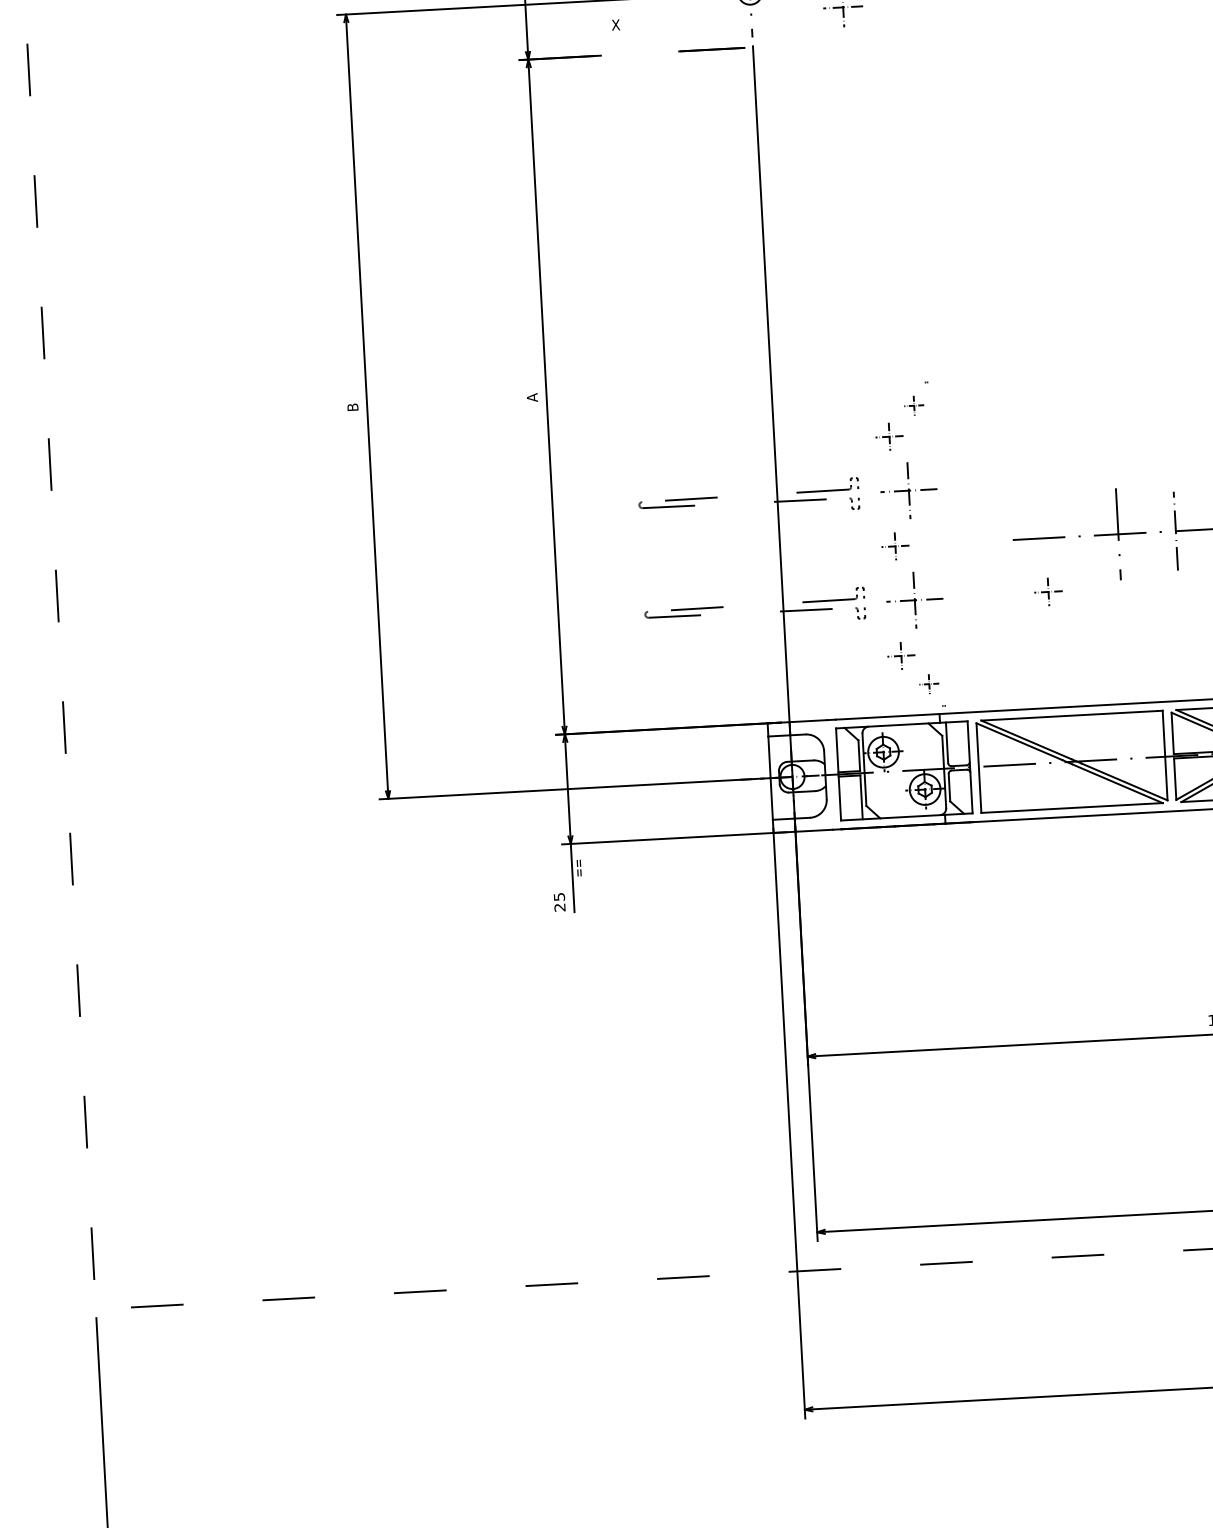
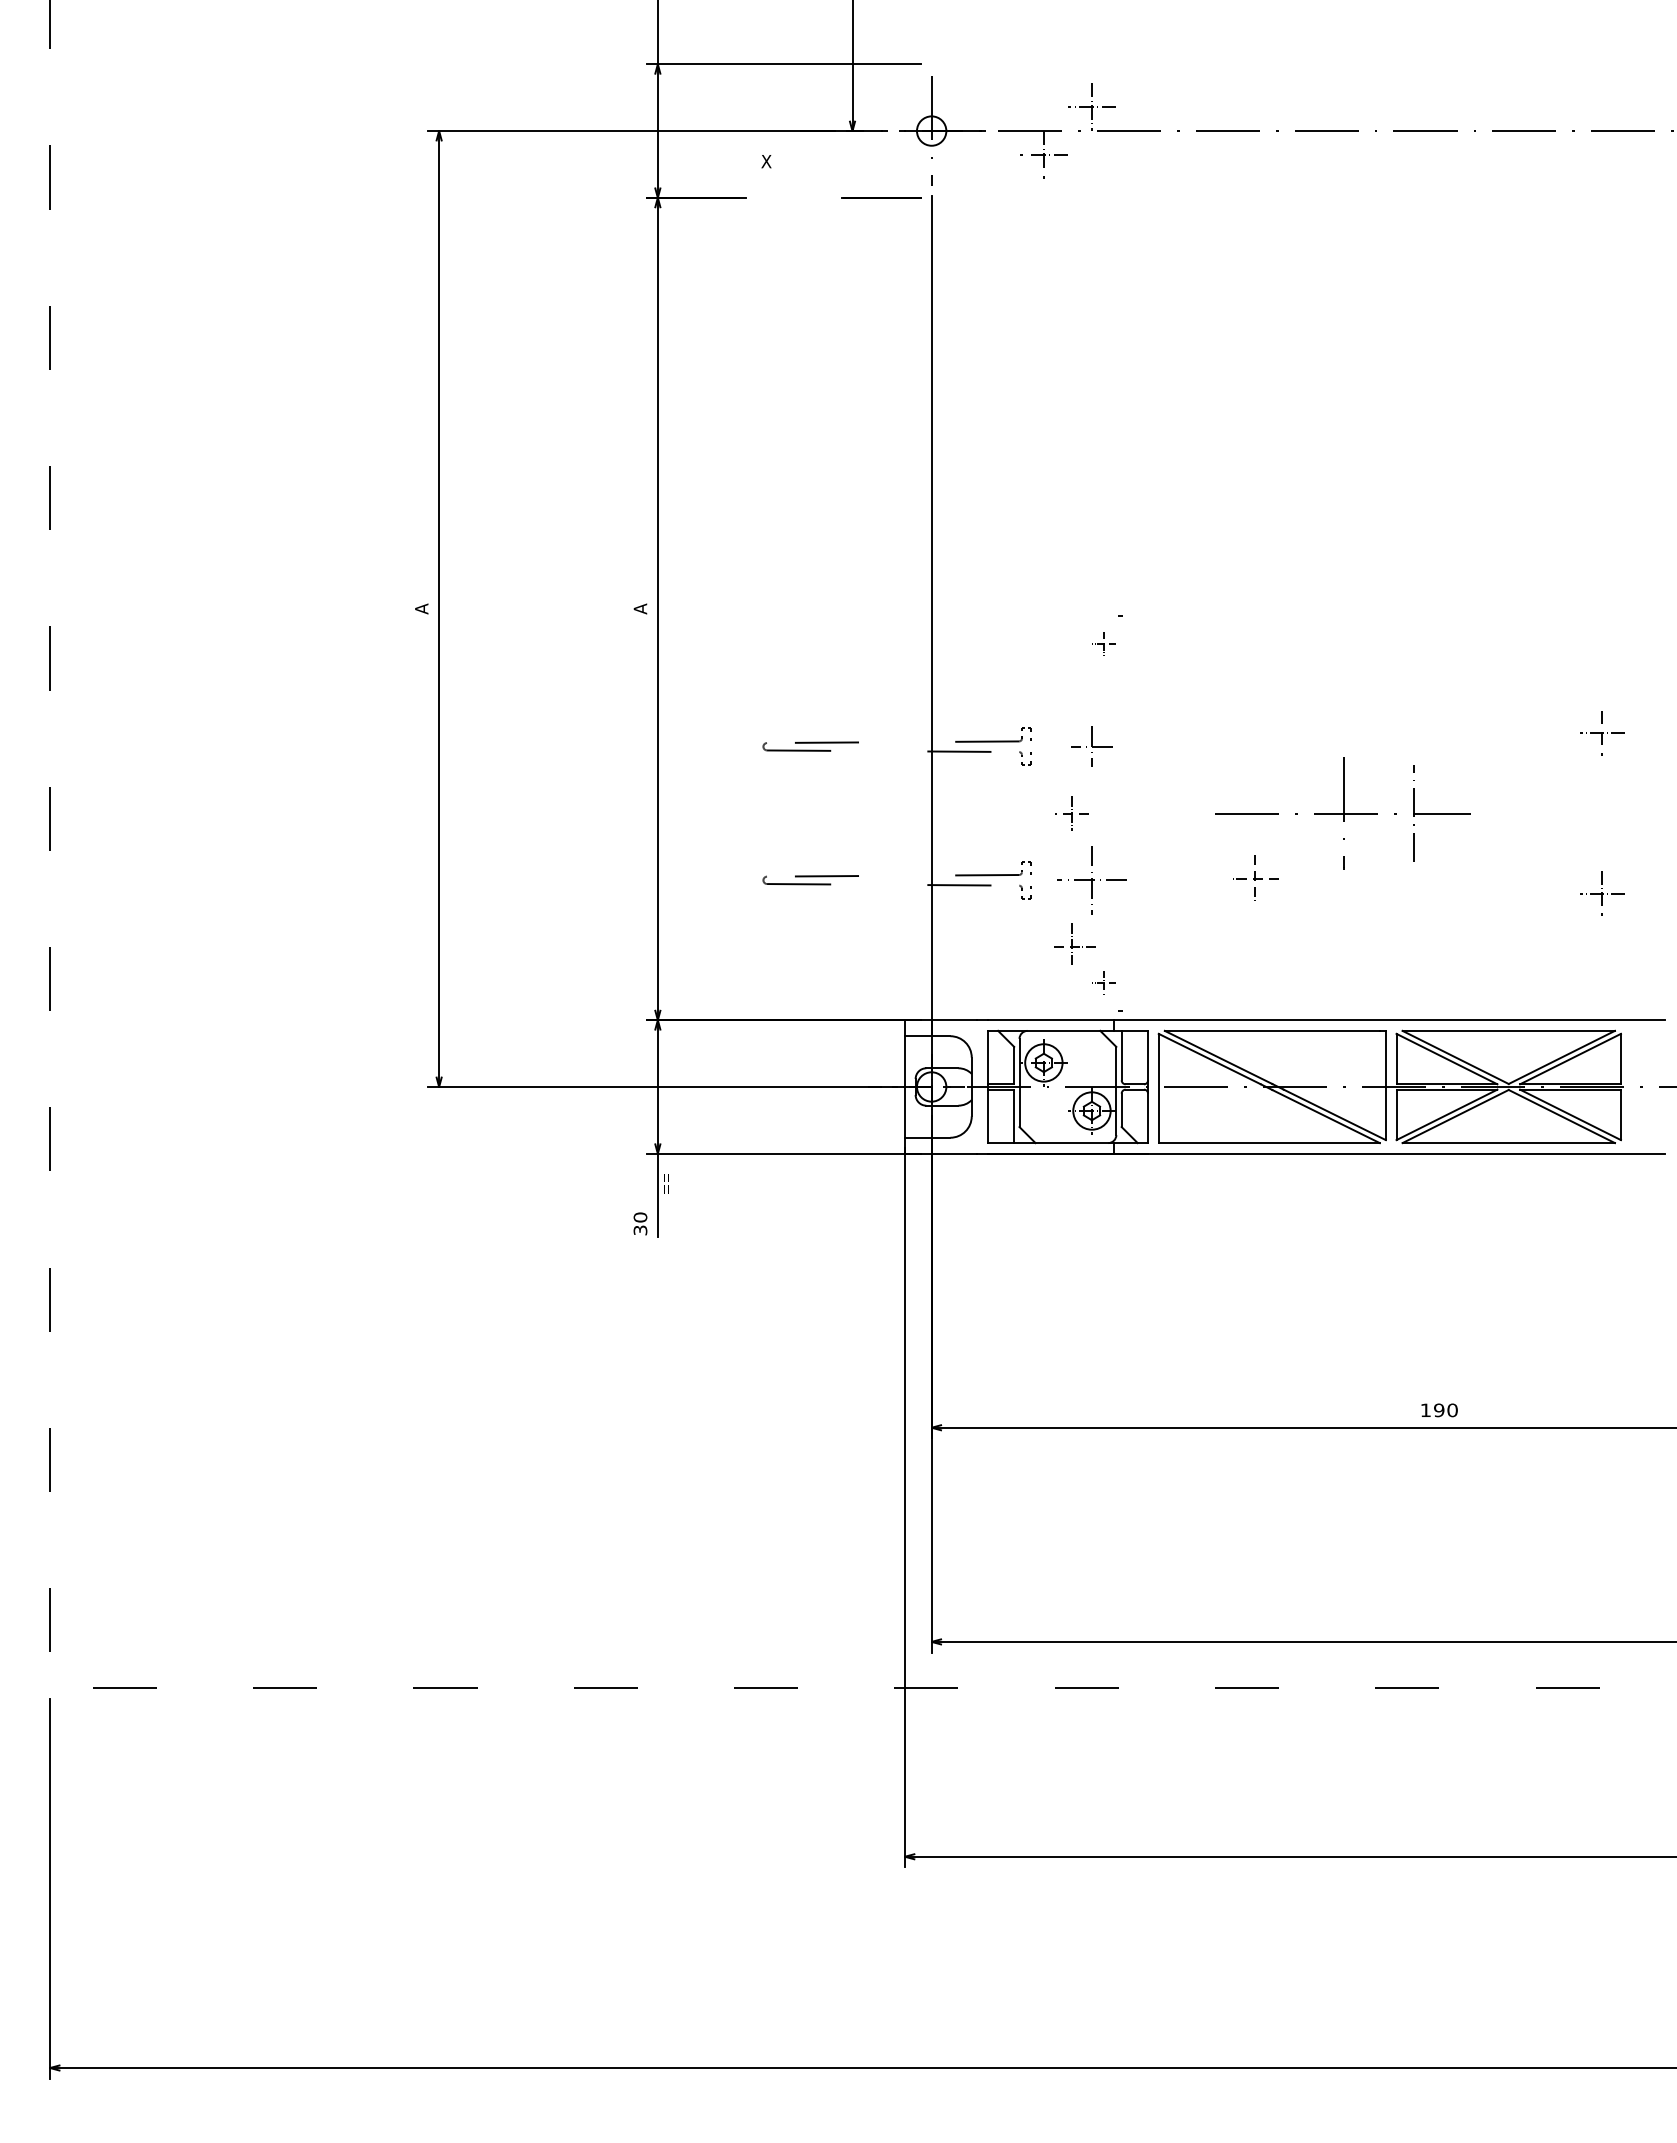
text: (352, 407) -> (421, 608), B -> A
part: (889, 436) -> (1071, 679), removed
part: (908, 490) -> (1091, 746), size x0.6
part: (1048, 591) -> (1254, 878), size x1.4
part: (901, 655) -> (1071, 946), size x1.4
text: (559, 901) -> (640, 1223), 25 -> 30

